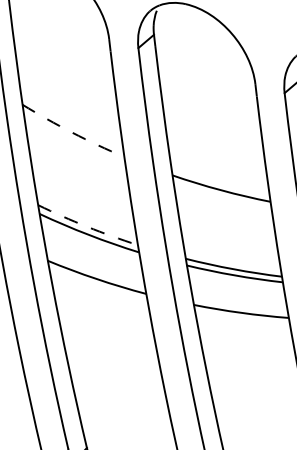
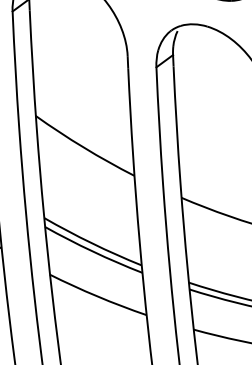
arc: (72, 132) -> (84, 147), dashed -> solid
arc: (87, 226) -> (92, 243), dashed -> solid

